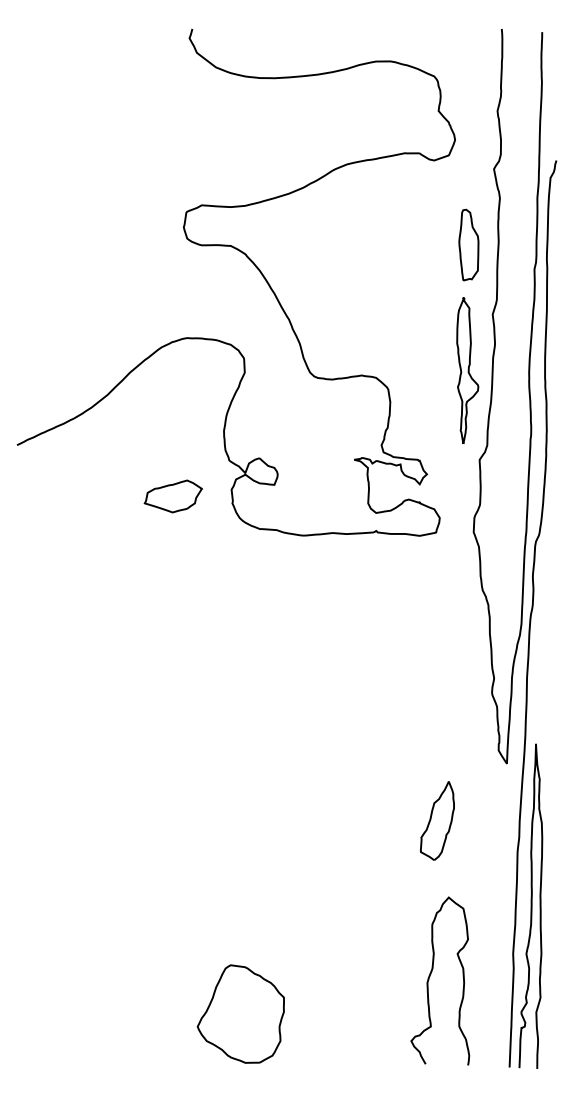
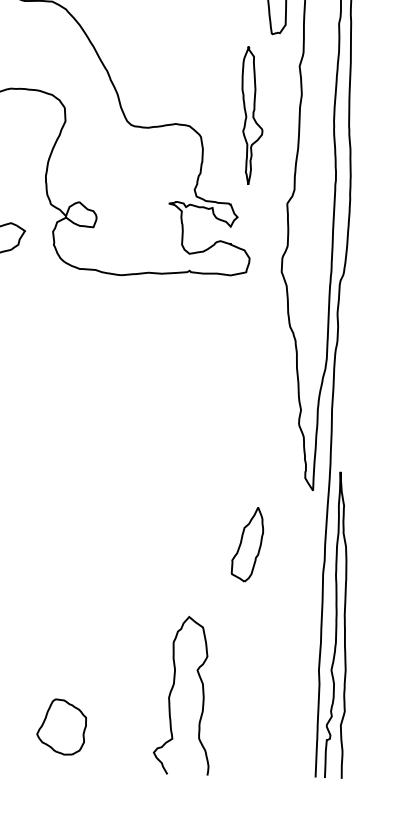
part: (467, 370) -> (252, 115), moved
curve: (430, 976) -> (171, 691), moved
part: (240, 1013) -> (61, 726), size x0.6

